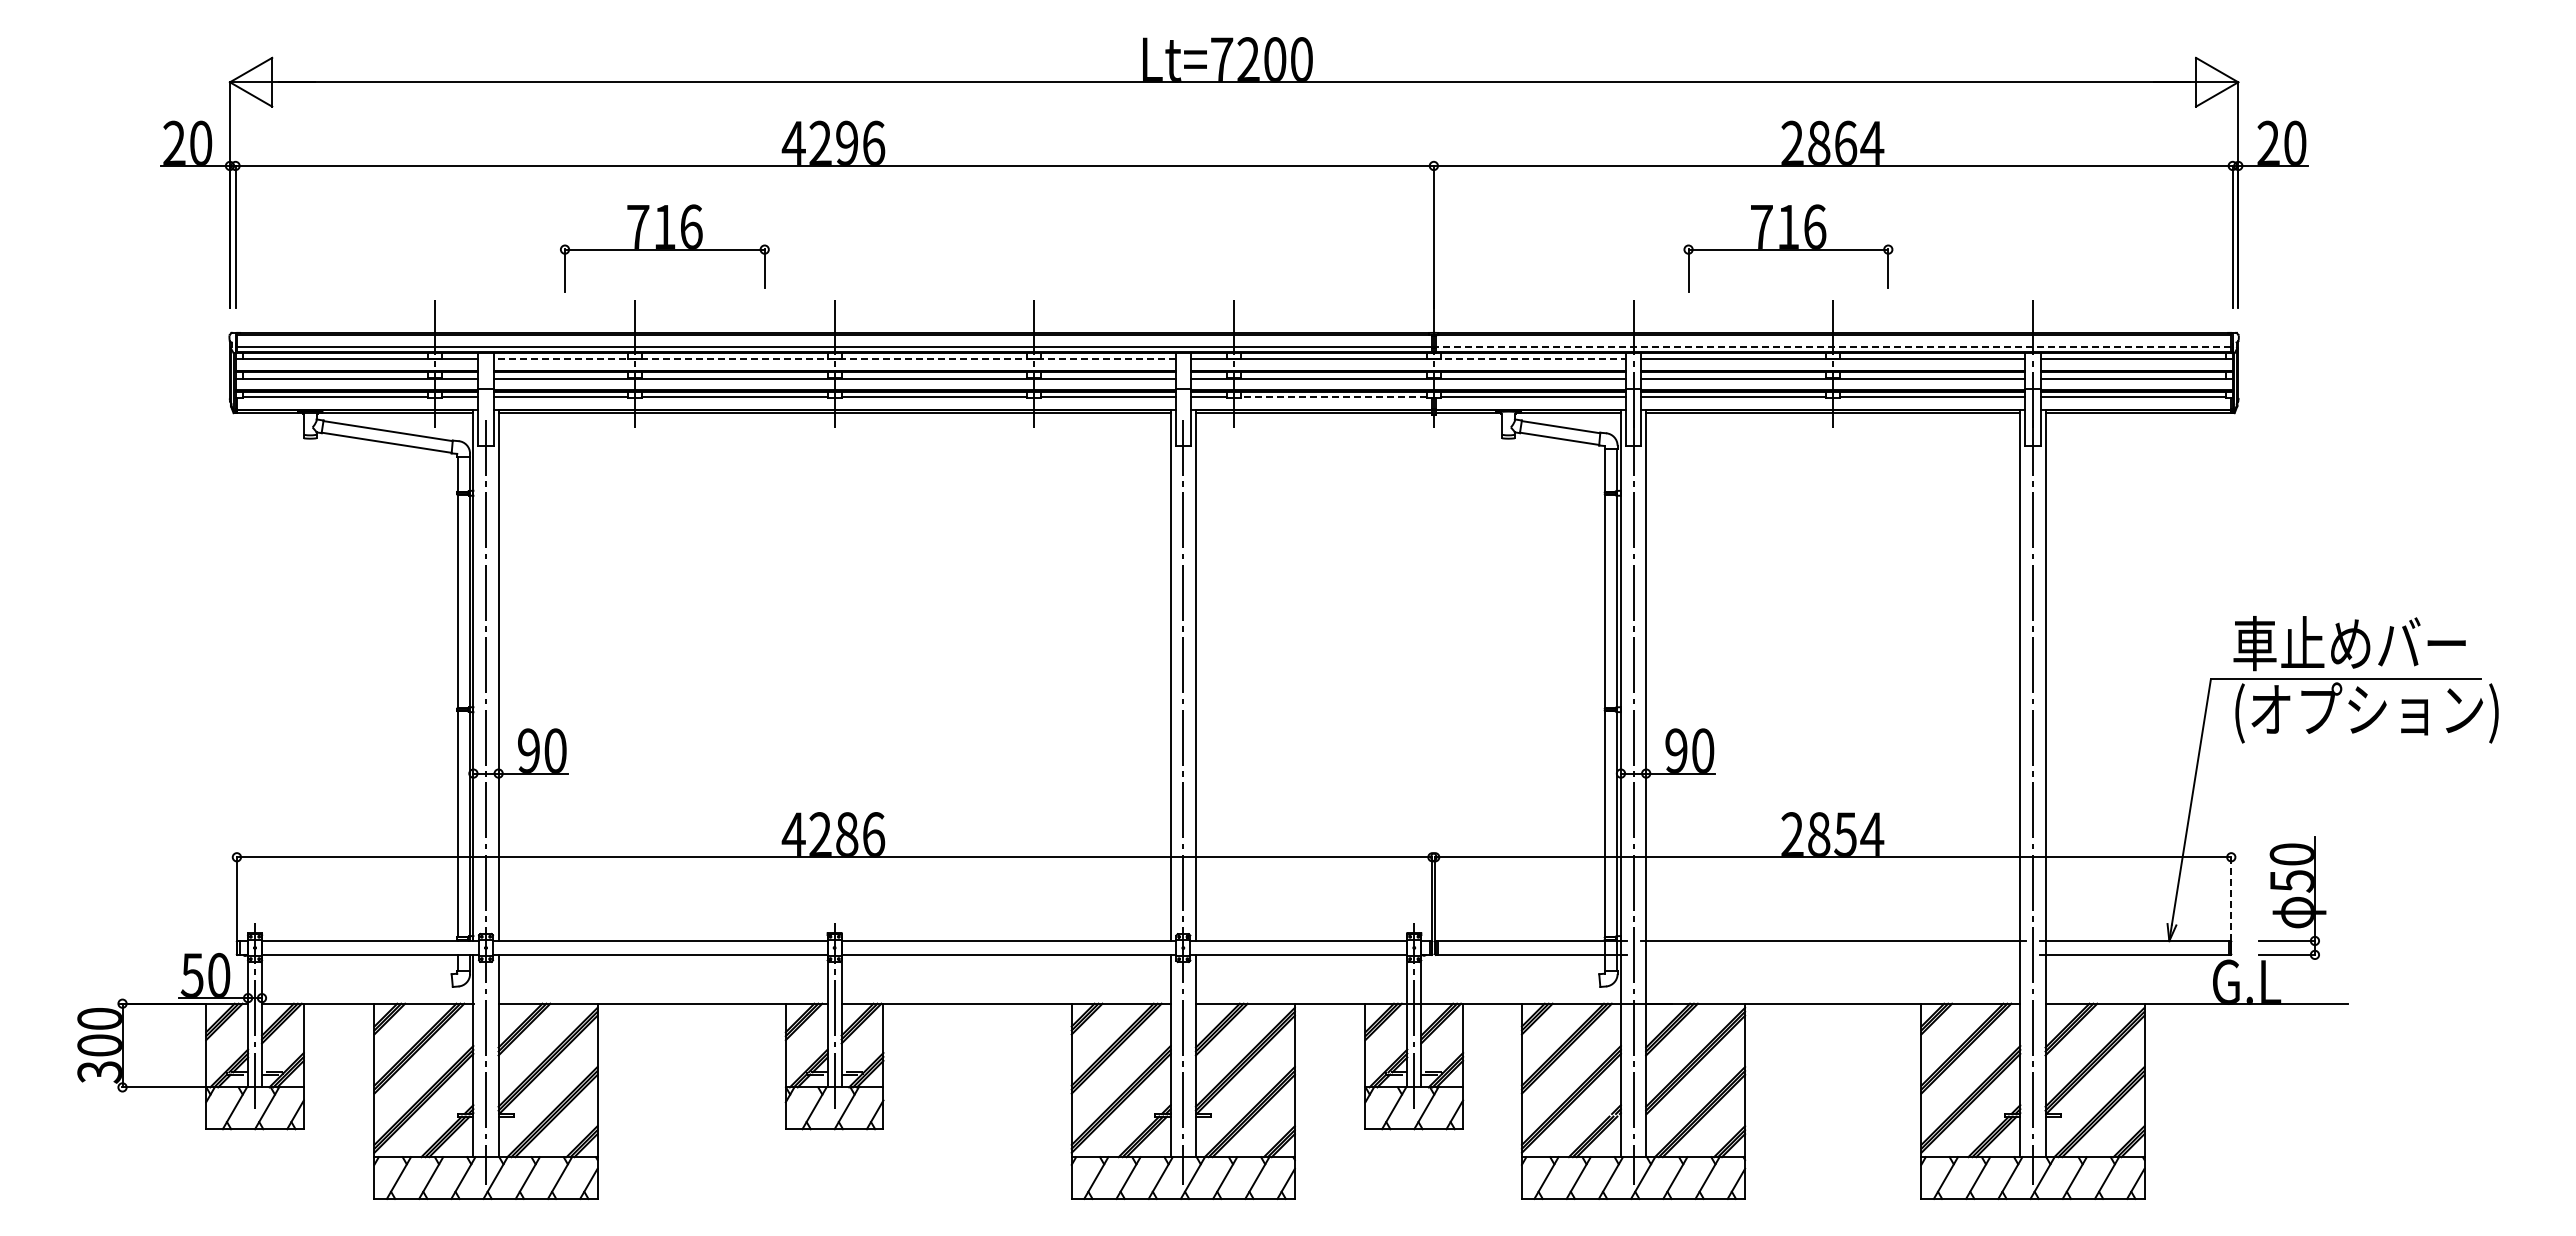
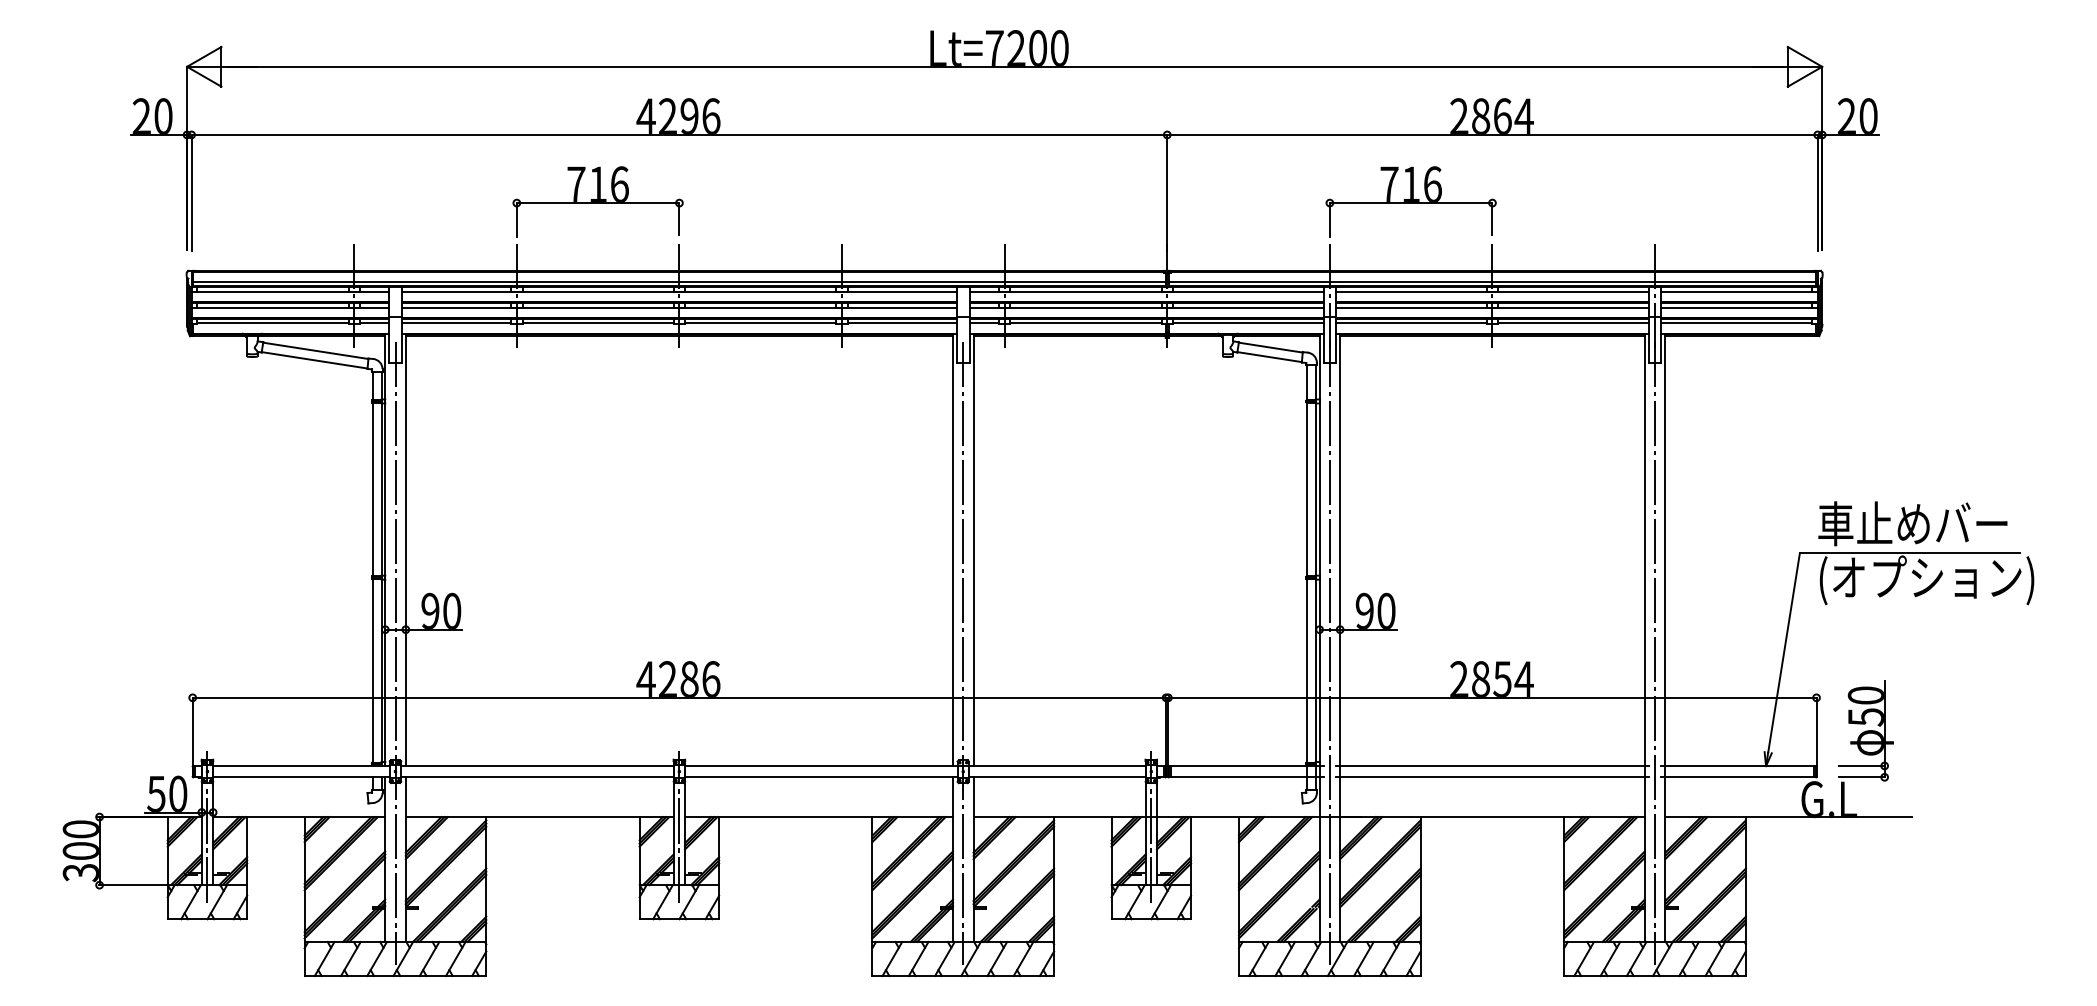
part: (664, 248) -> (597, 202), moved
part: (1788, 248) -> (1411, 202), moved
line: (1833, 346) -> (1492, 281), dashed -> solid
line: (834, 358) -> (679, 291), dashed -> solid
line: (1530, 358) -> (1245, 291), dashed -> solid
line: (1334, 396) -> (1086, 322), dashed -> solid
line: (2231, 898) -> (1816, 731), dashed -> solid
line: (1832, 954) -> (1491, 776), added

